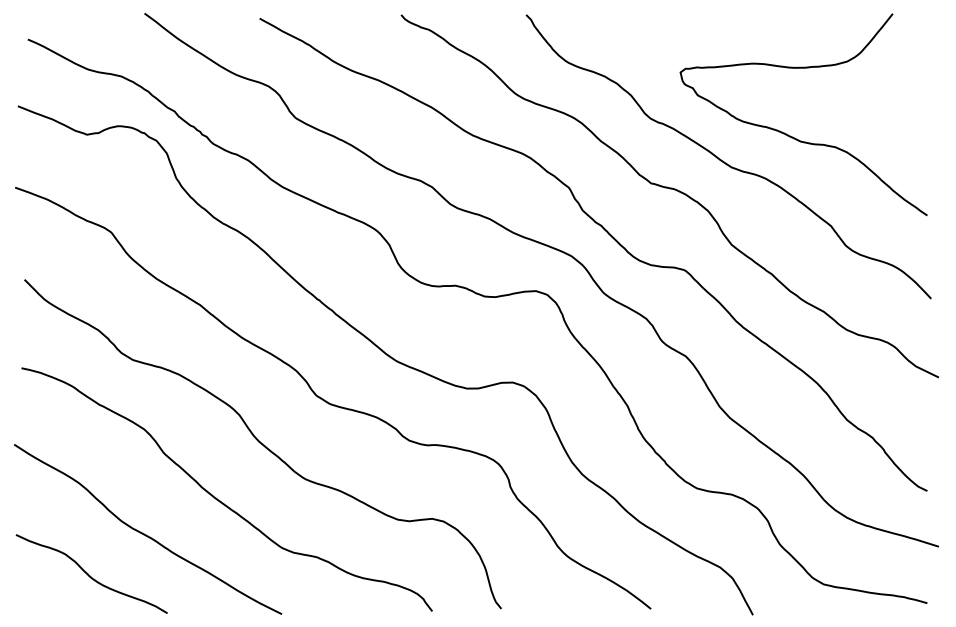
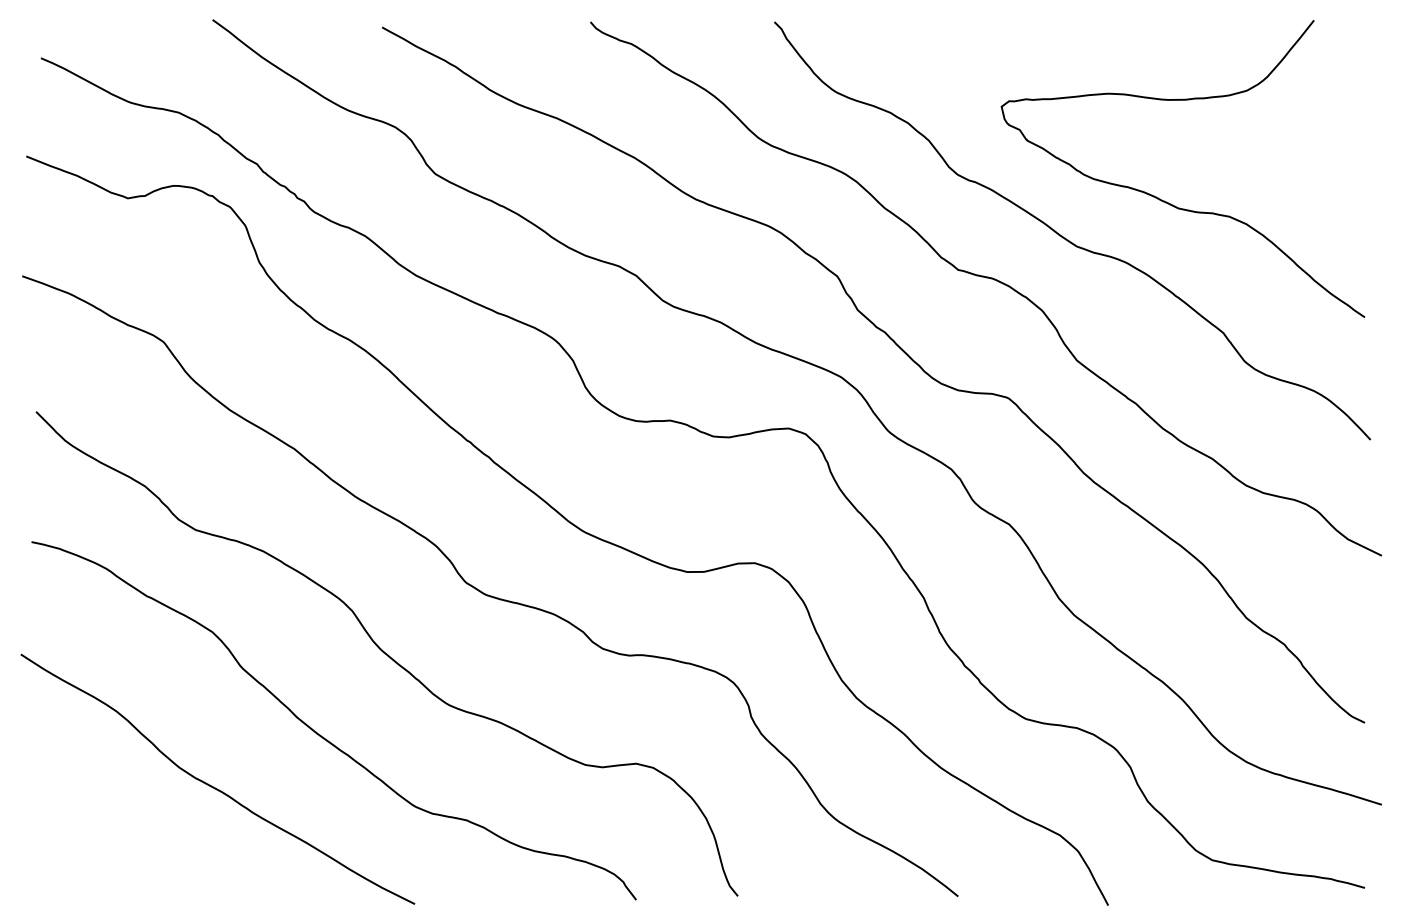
curve: (89, 574) -> (131, 845), removed

